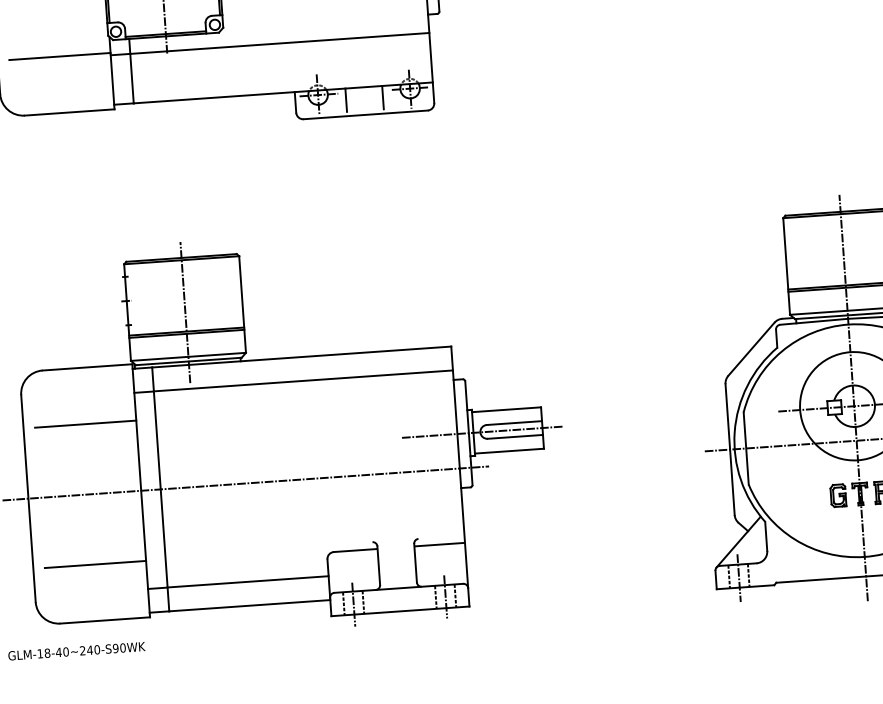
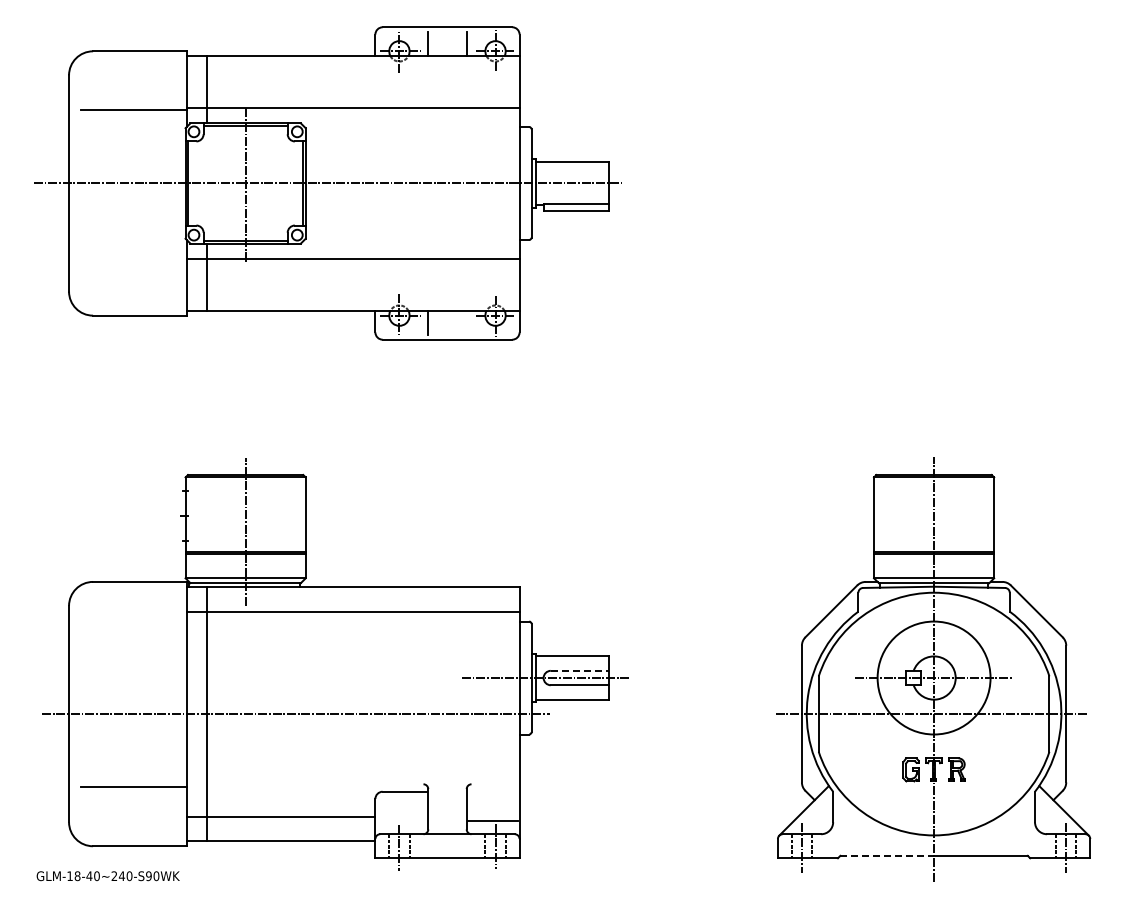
line: (59, 56) -> (133, 256), removed
line: (382, 97) -> (466, 322), removed
line: (514, 422) -> (579, 670), solid -> dashed
line: (85, 423) -> (133, 640), removed
line: (440, 544) -> (493, 820), moved
line: (821, 579) -> (887, 855), solid -> dashed

